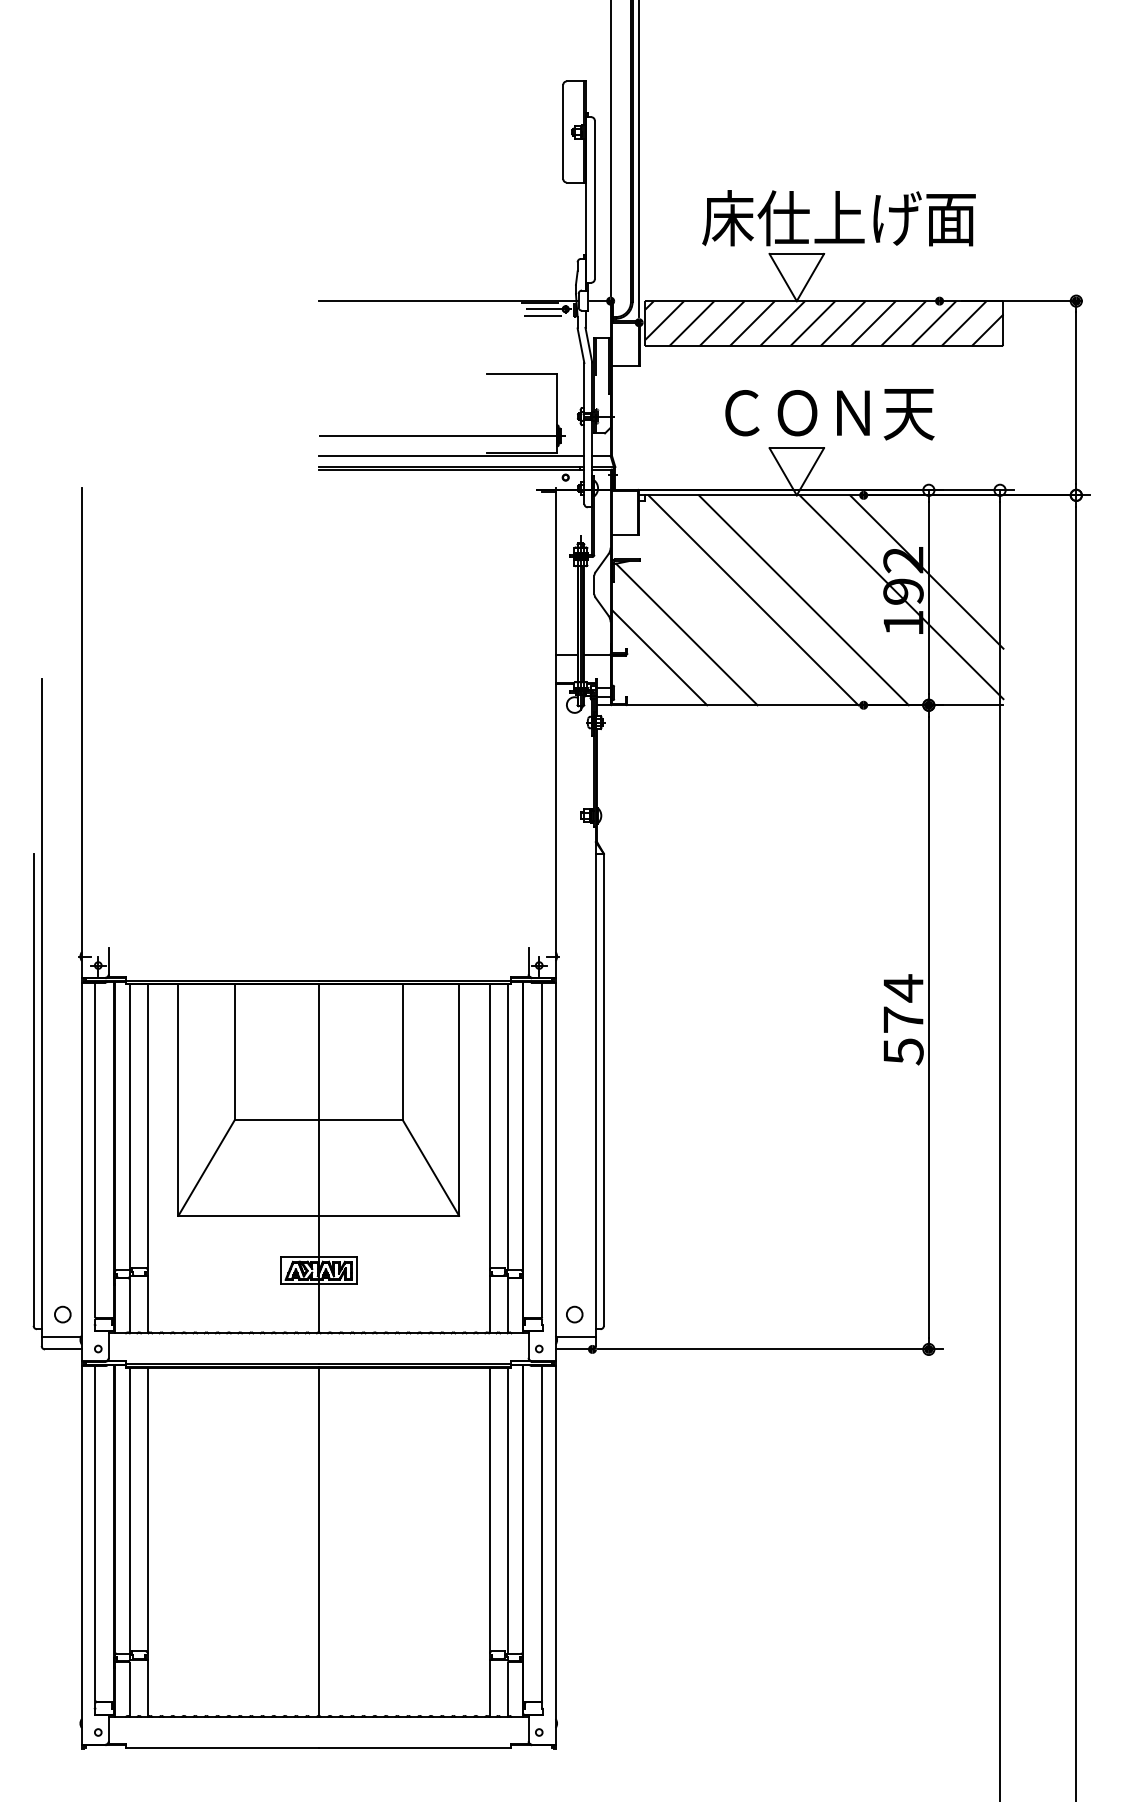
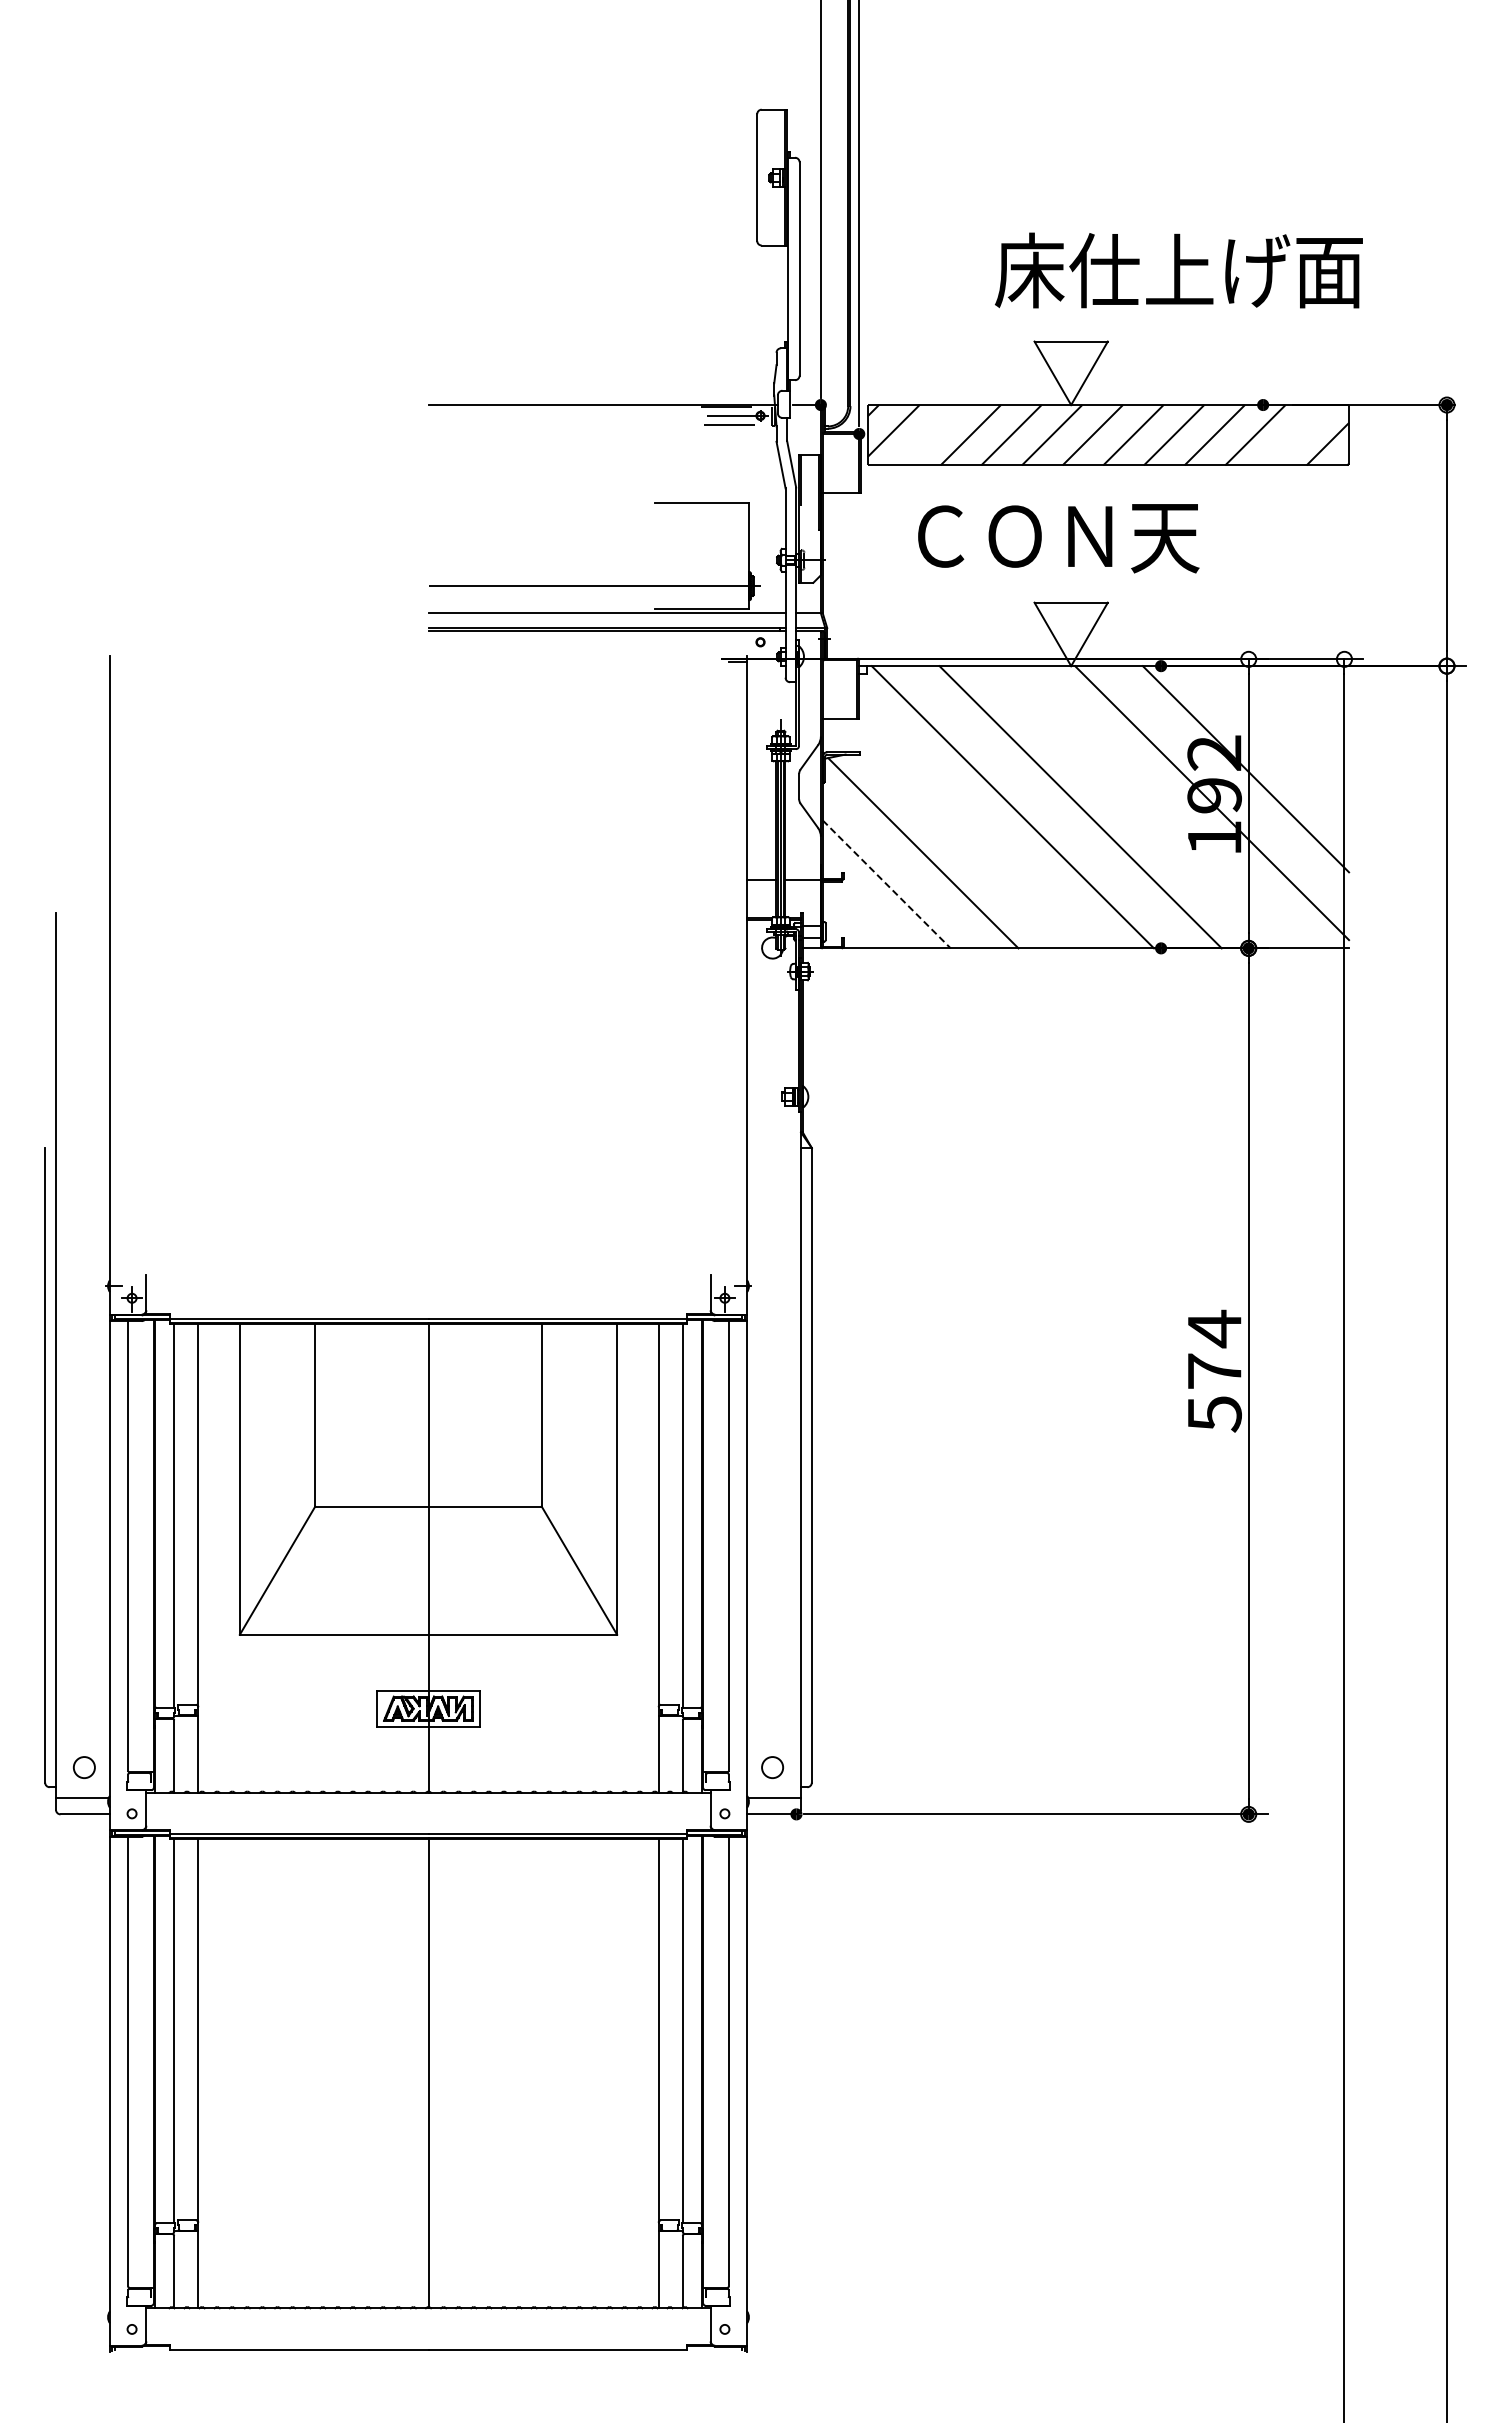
text: (838, 218) -> (1178, 270), moved
line: (691, 323) -> (929, 435), removed
line: (963, 323) -> (1295, 435), removed
text: (829, 414) -> (1058, 538), moved
line: (659, 657) -> (886, 884), solid -> dashed

